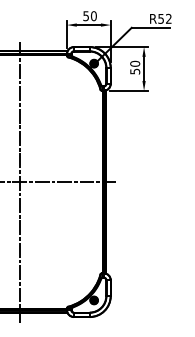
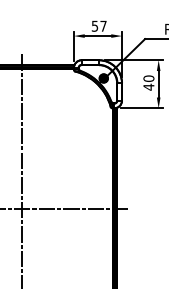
text: (93, 16) -> (103, 26), 50 -> 57
text: (135, 71) -> (149, 87), 50 -> 40

